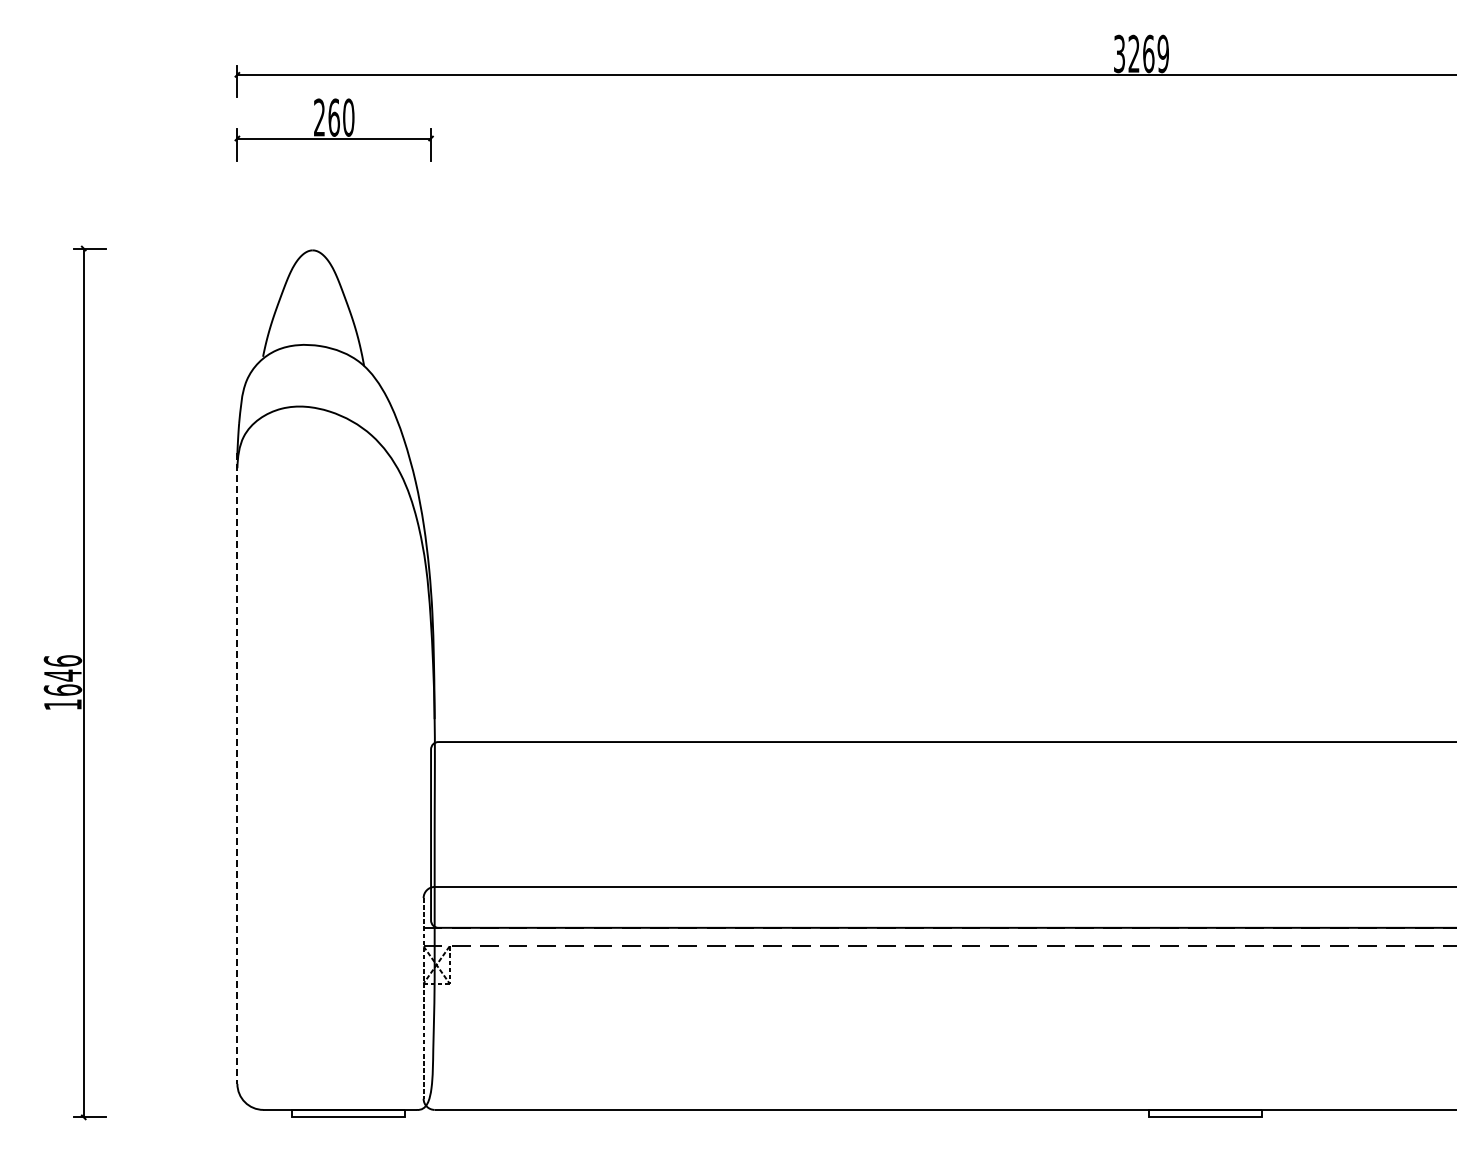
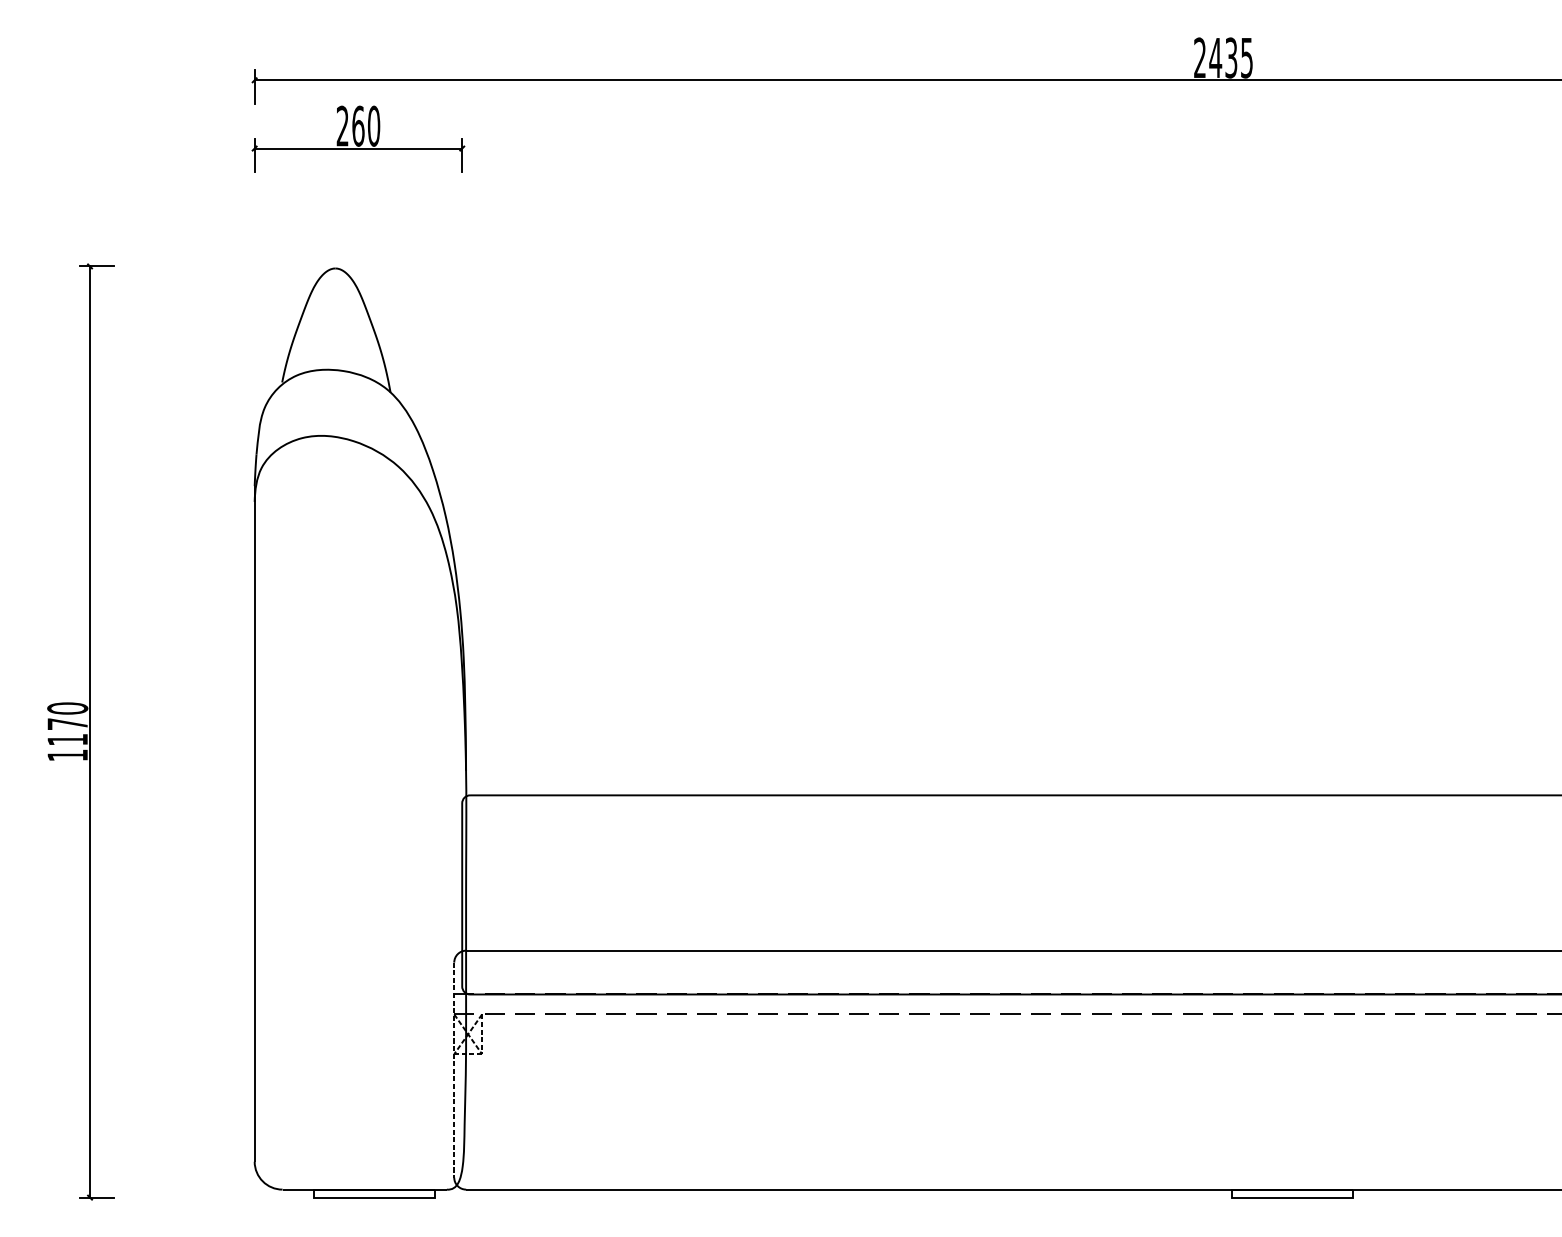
text: (1141, 53) -> (1223, 57), 3269 -> 2435
text: (62, 675) -> (67, 724), 1646 -> 1170
line: (237, 769) -> (254, 824), dashed -> solid

